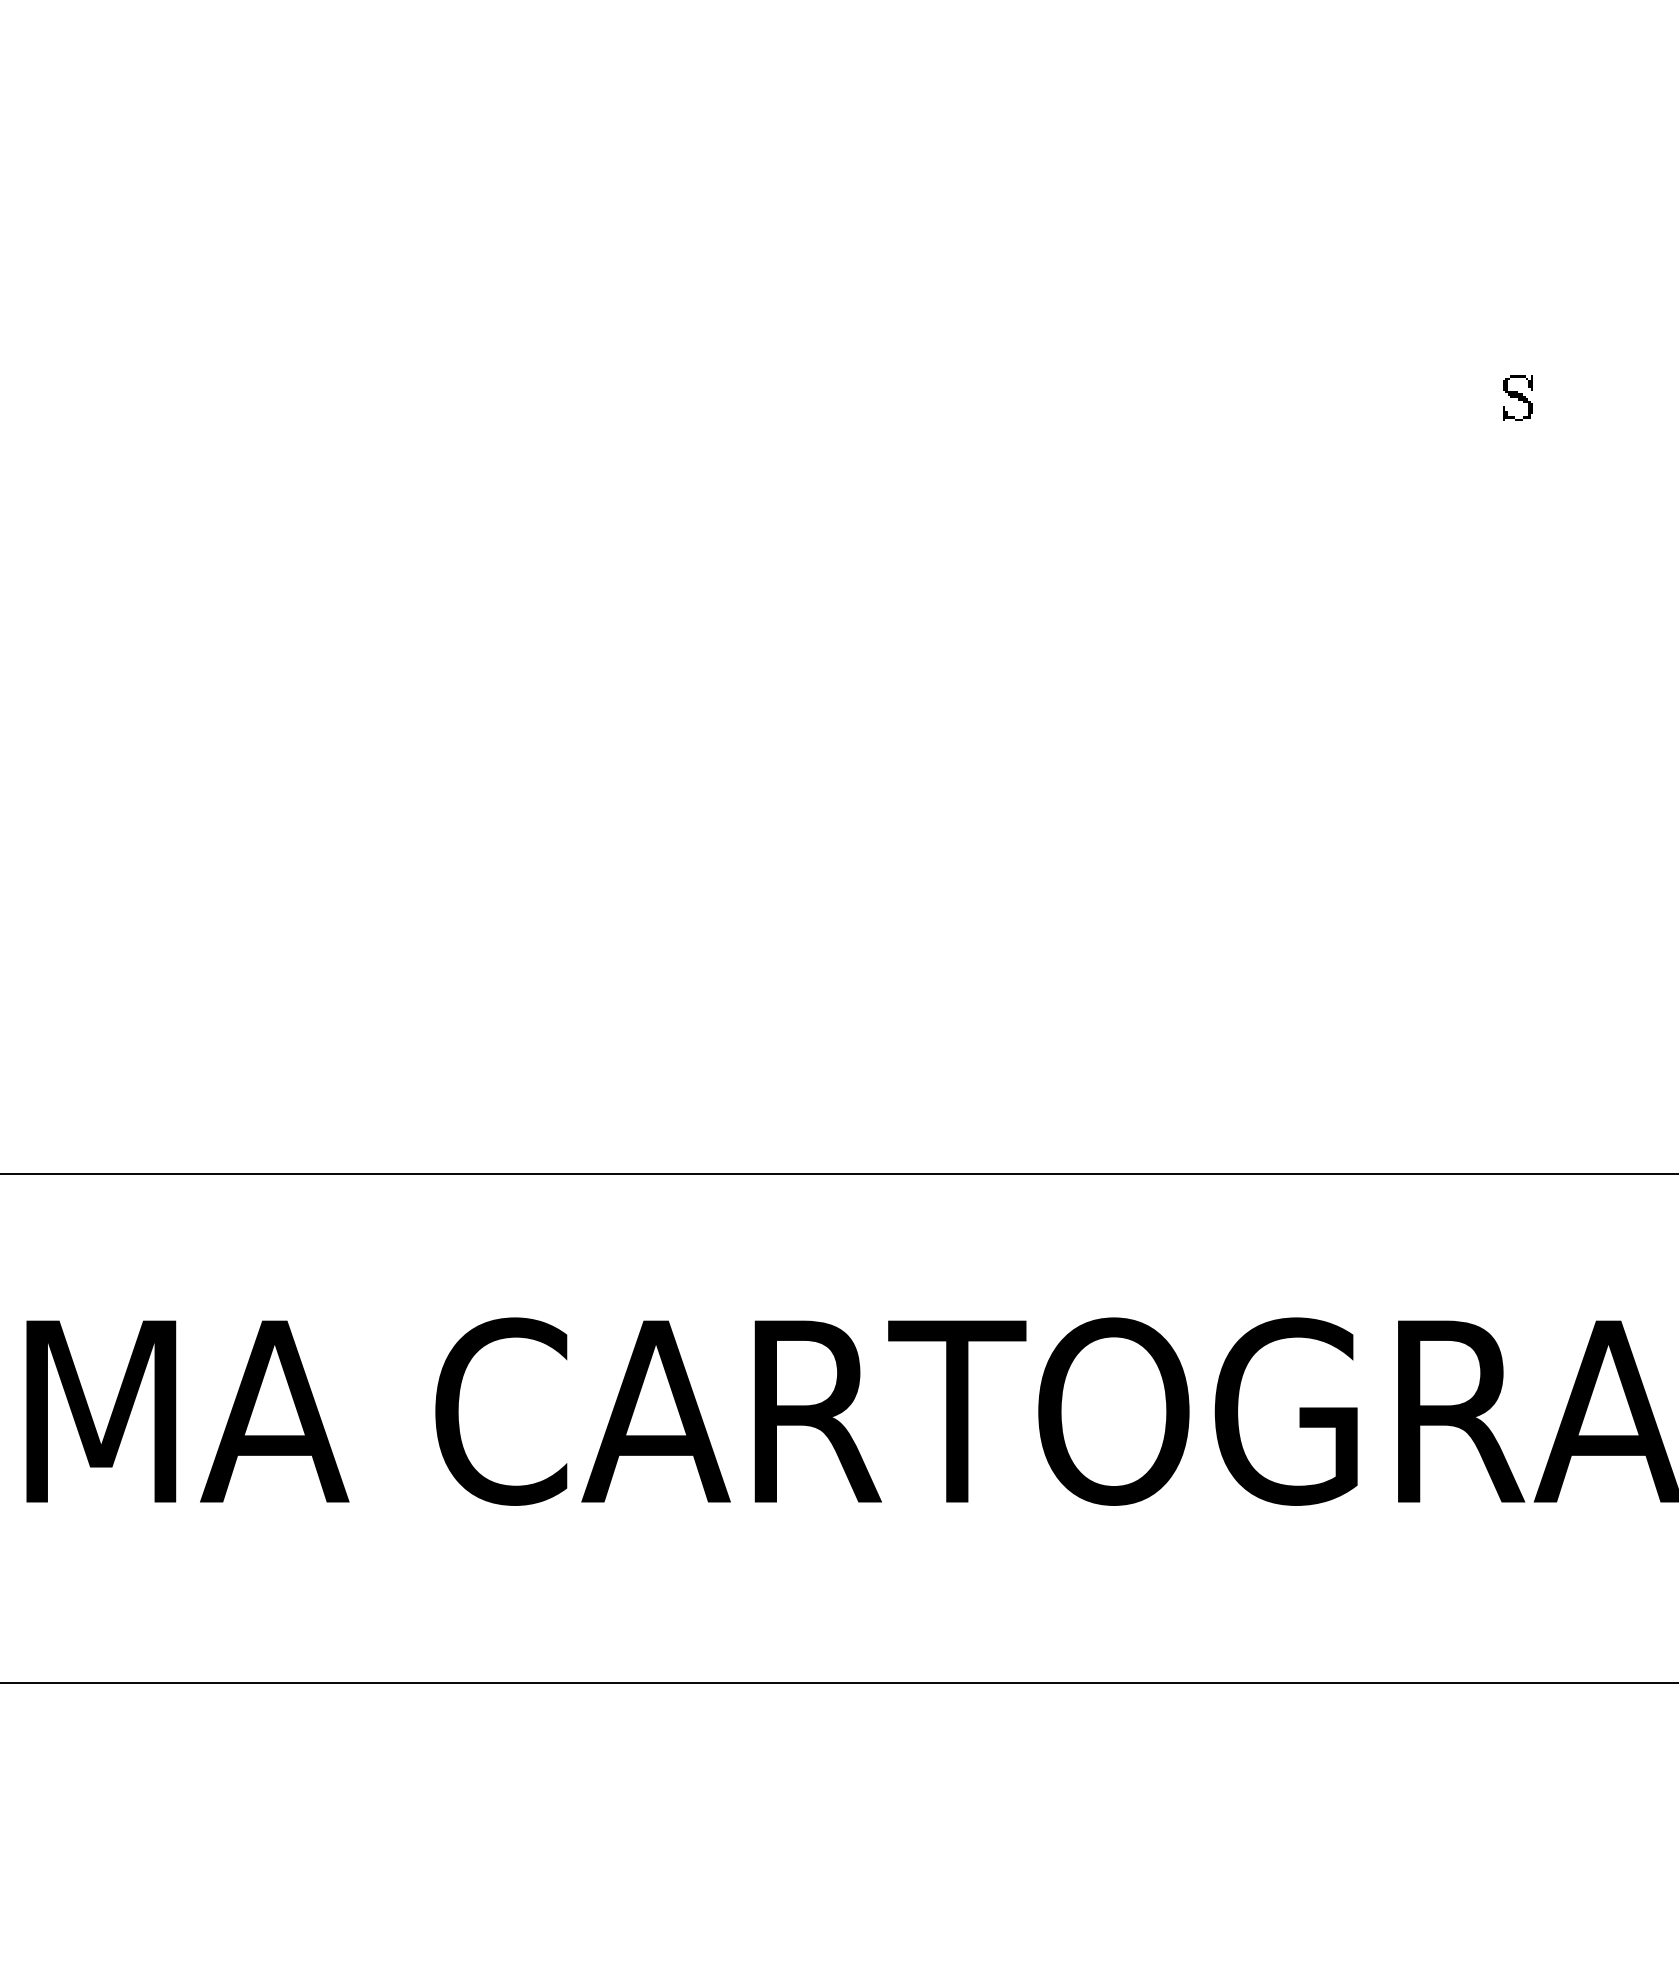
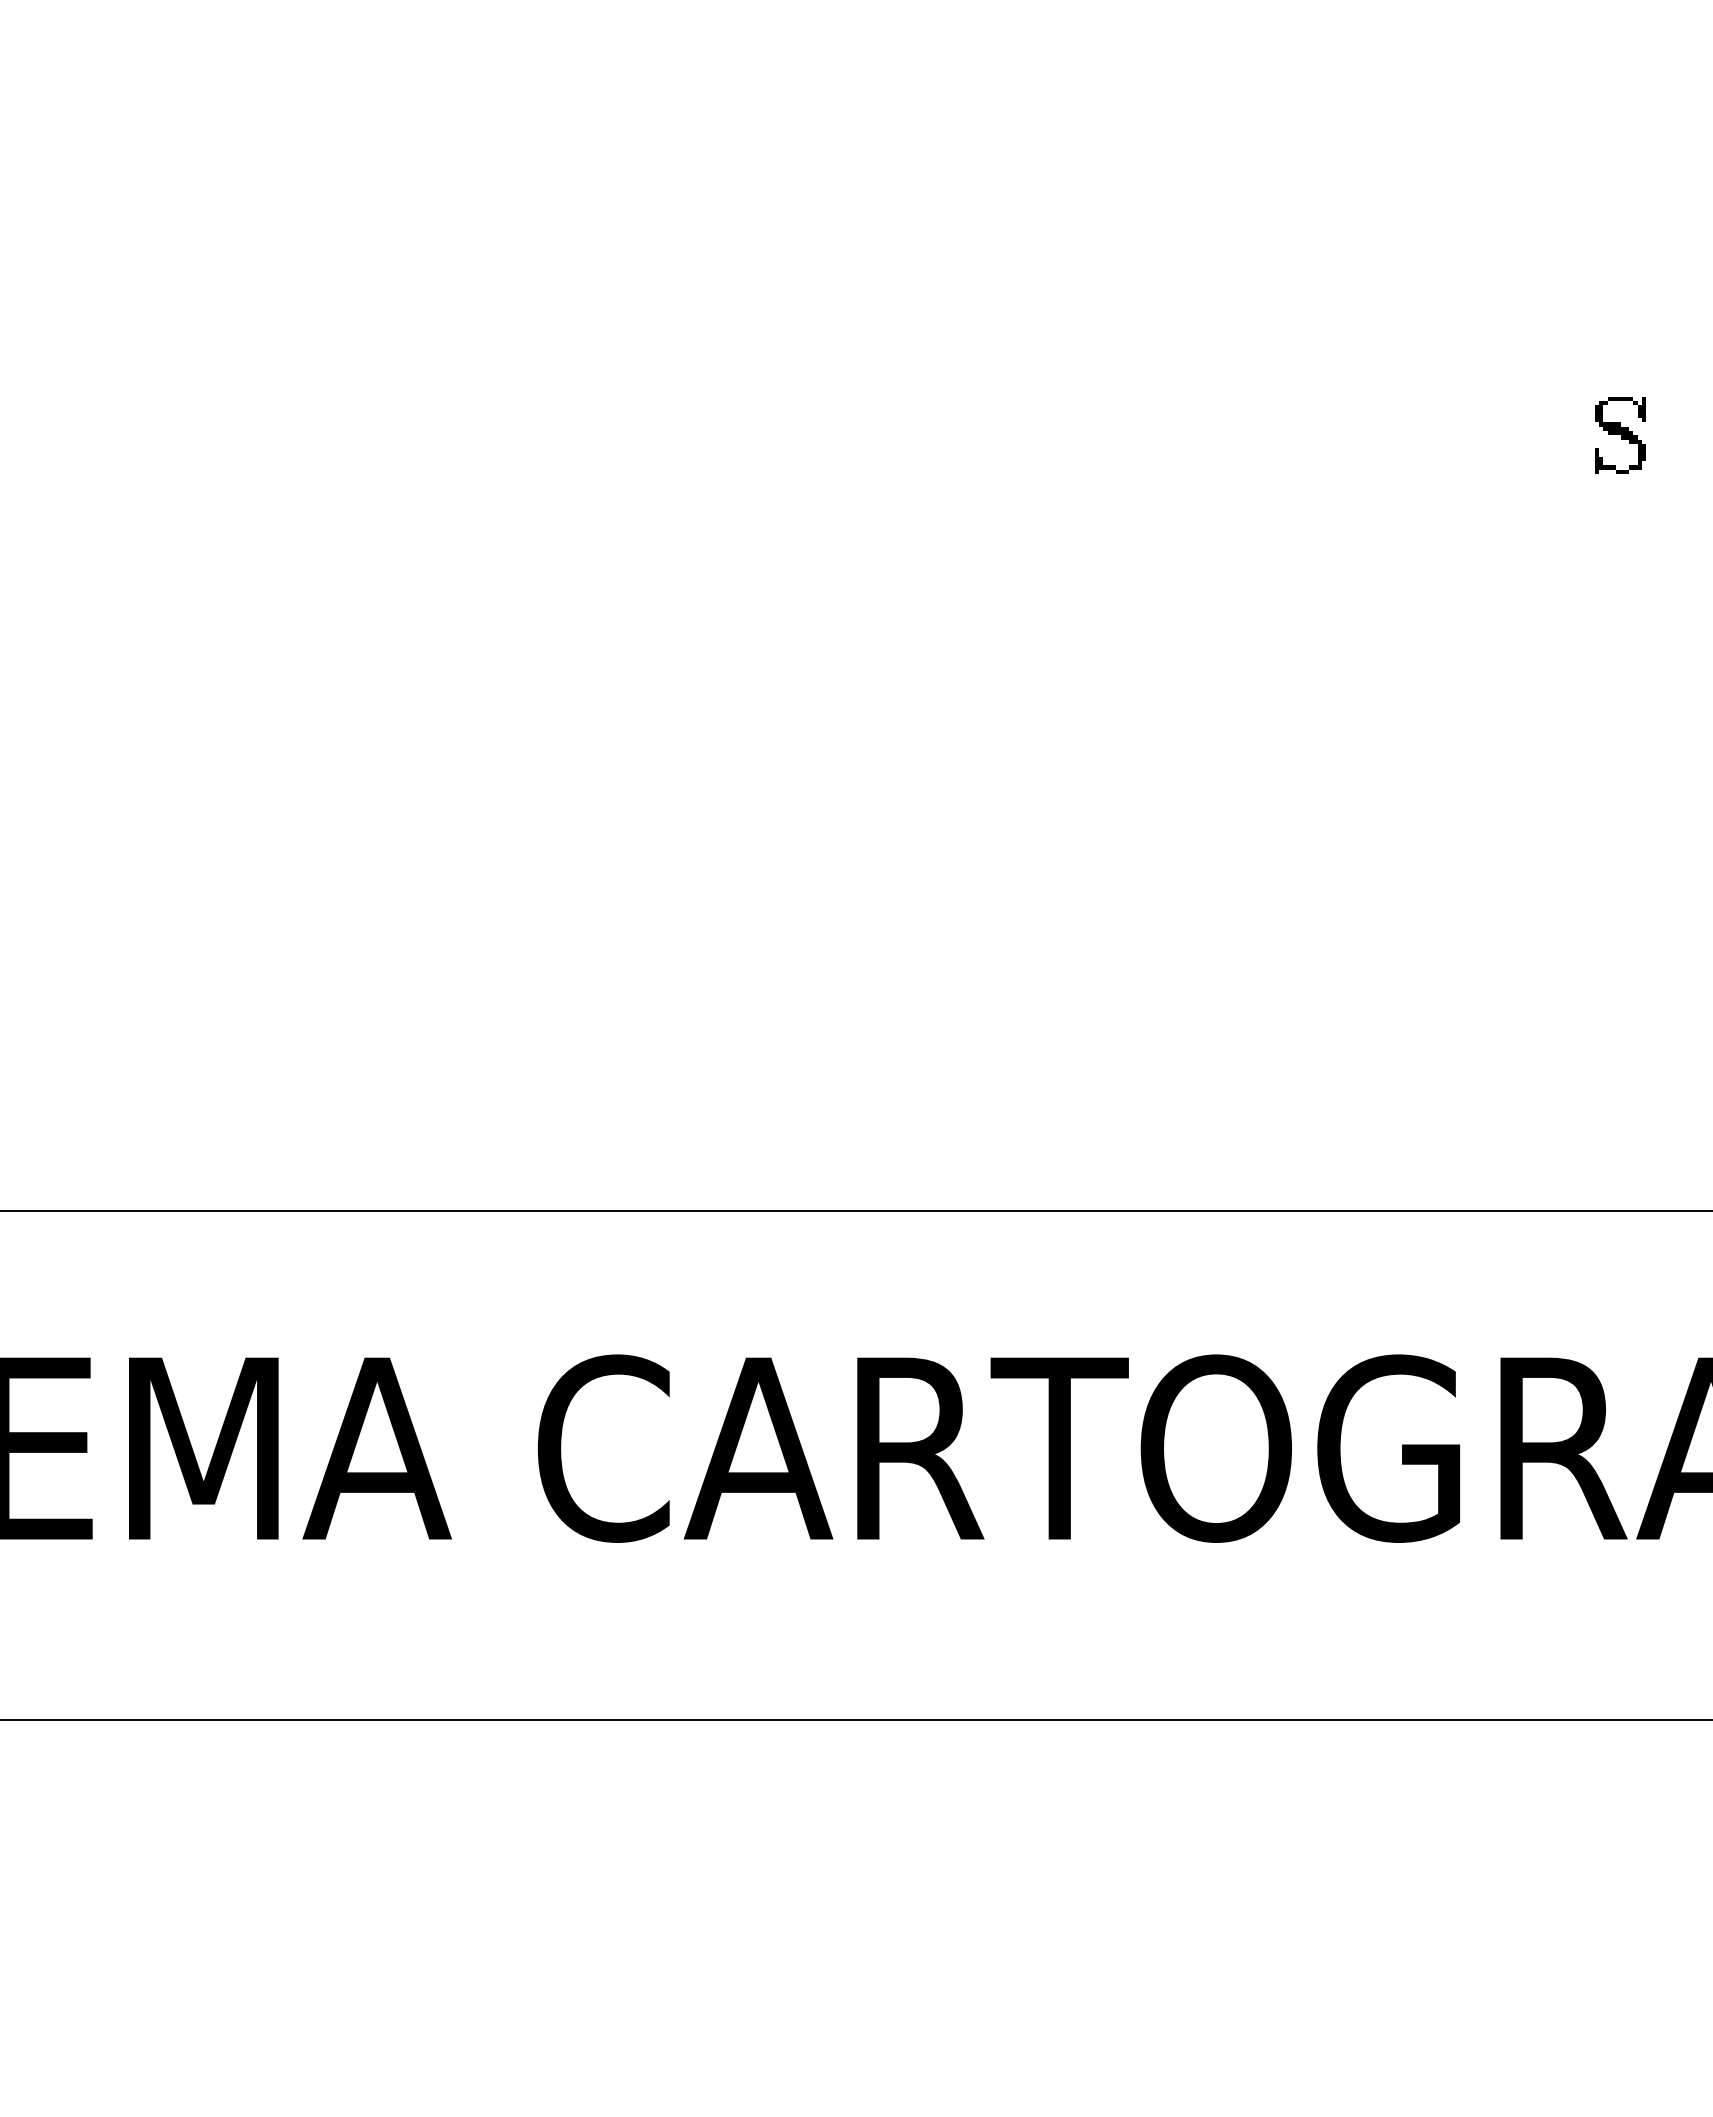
part: (1518, 398) -> (1620, 435), size x1.67

